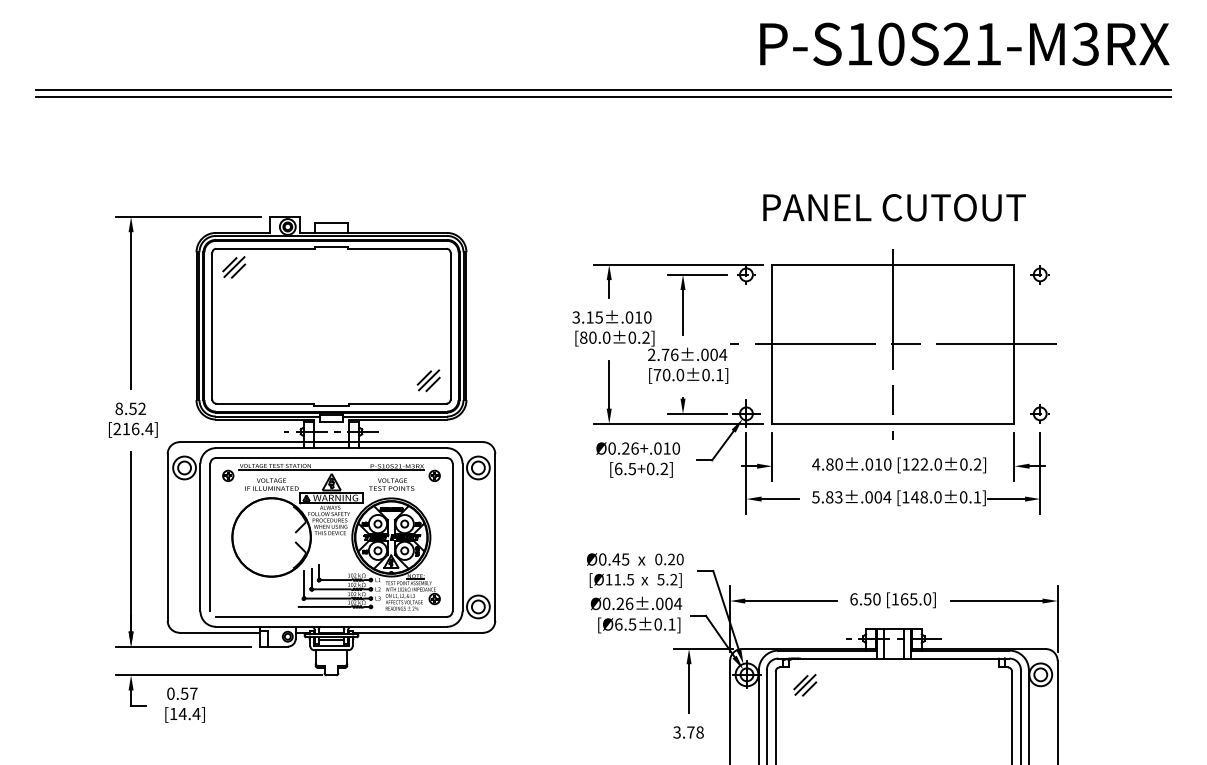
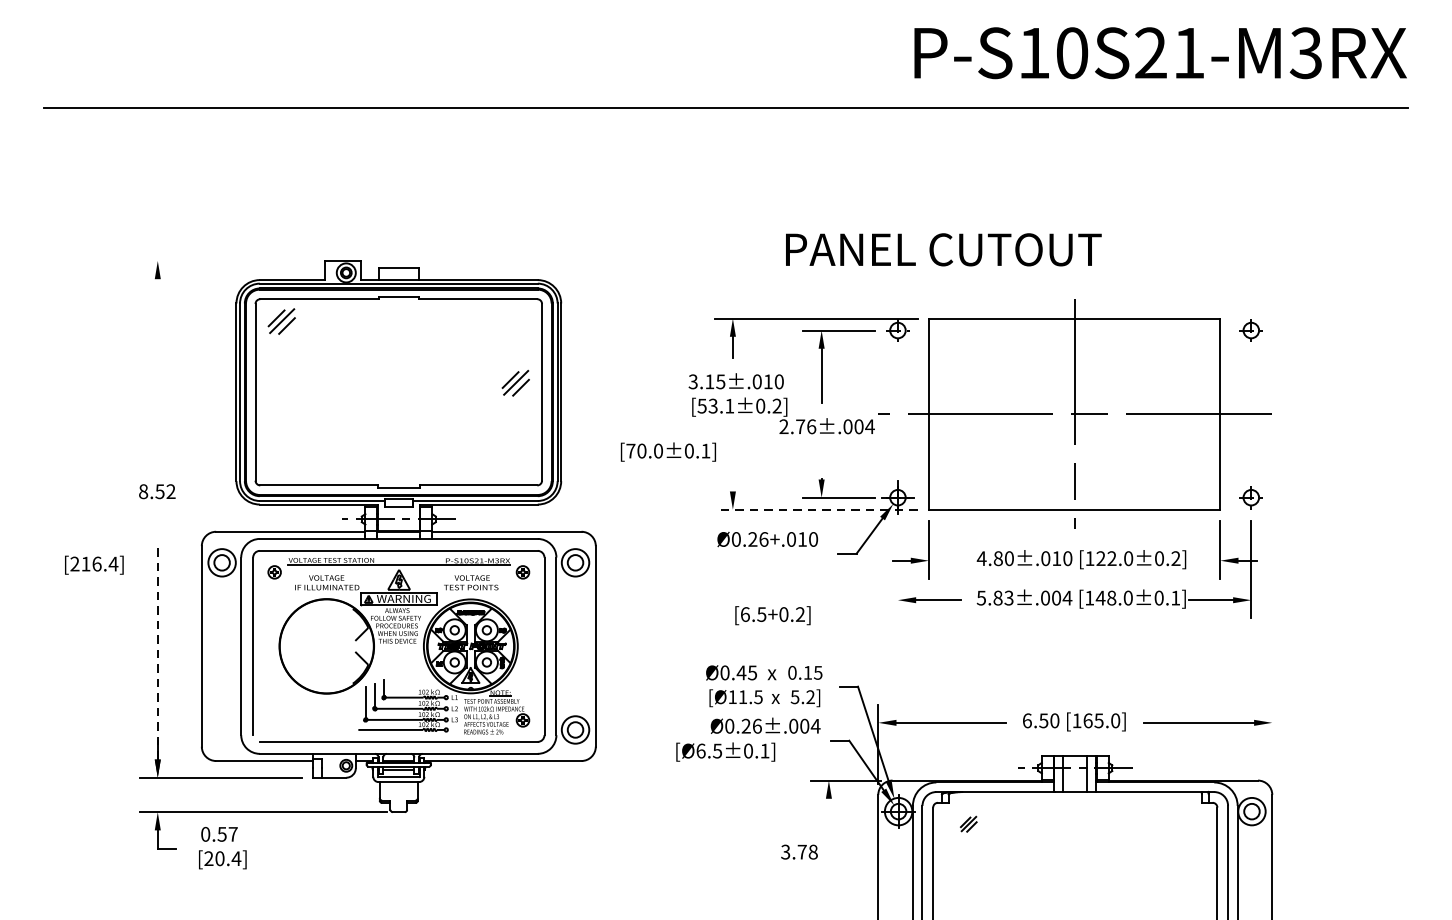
line: (603, 96) -> (726, 115), removed
text: (894, 207) -> (943, 249), moved
line: (187, 217) -> (225, 261), removed
line: (131, 310) -> (158, 373), removed
text: (594, 337) -> (715, 405), [80.0±0.2] -> [53.1±0.2]
text: (688, 375) -> (668, 451), moved
part: (428, 380) -> (515, 383), moved
line: (609, 384) -> (733, 462), removed
line: (677, 423) -> (815, 509), solid -> dashed
text: (133, 429) -> (94, 564), moved
text: (641, 469) -> (772, 615), moved
line: (746, 473) -> (898, 569), removed
line: (131, 541) -> (158, 651), solid -> dashed
text: (675, 559) -> (812, 672), 0.20 -> 0.15
line: (1057, 618) -> (1272, 743), removed
text: (639, 625) -> (726, 752), moved
part: (805, 685) -> (968, 824), size x0.6
line: (689, 688) -> (829, 828), removed
text: (177, 713) -> (213, 858), [14.4] -> [20.4]
text: (688, 732) -> (799, 852), moved

